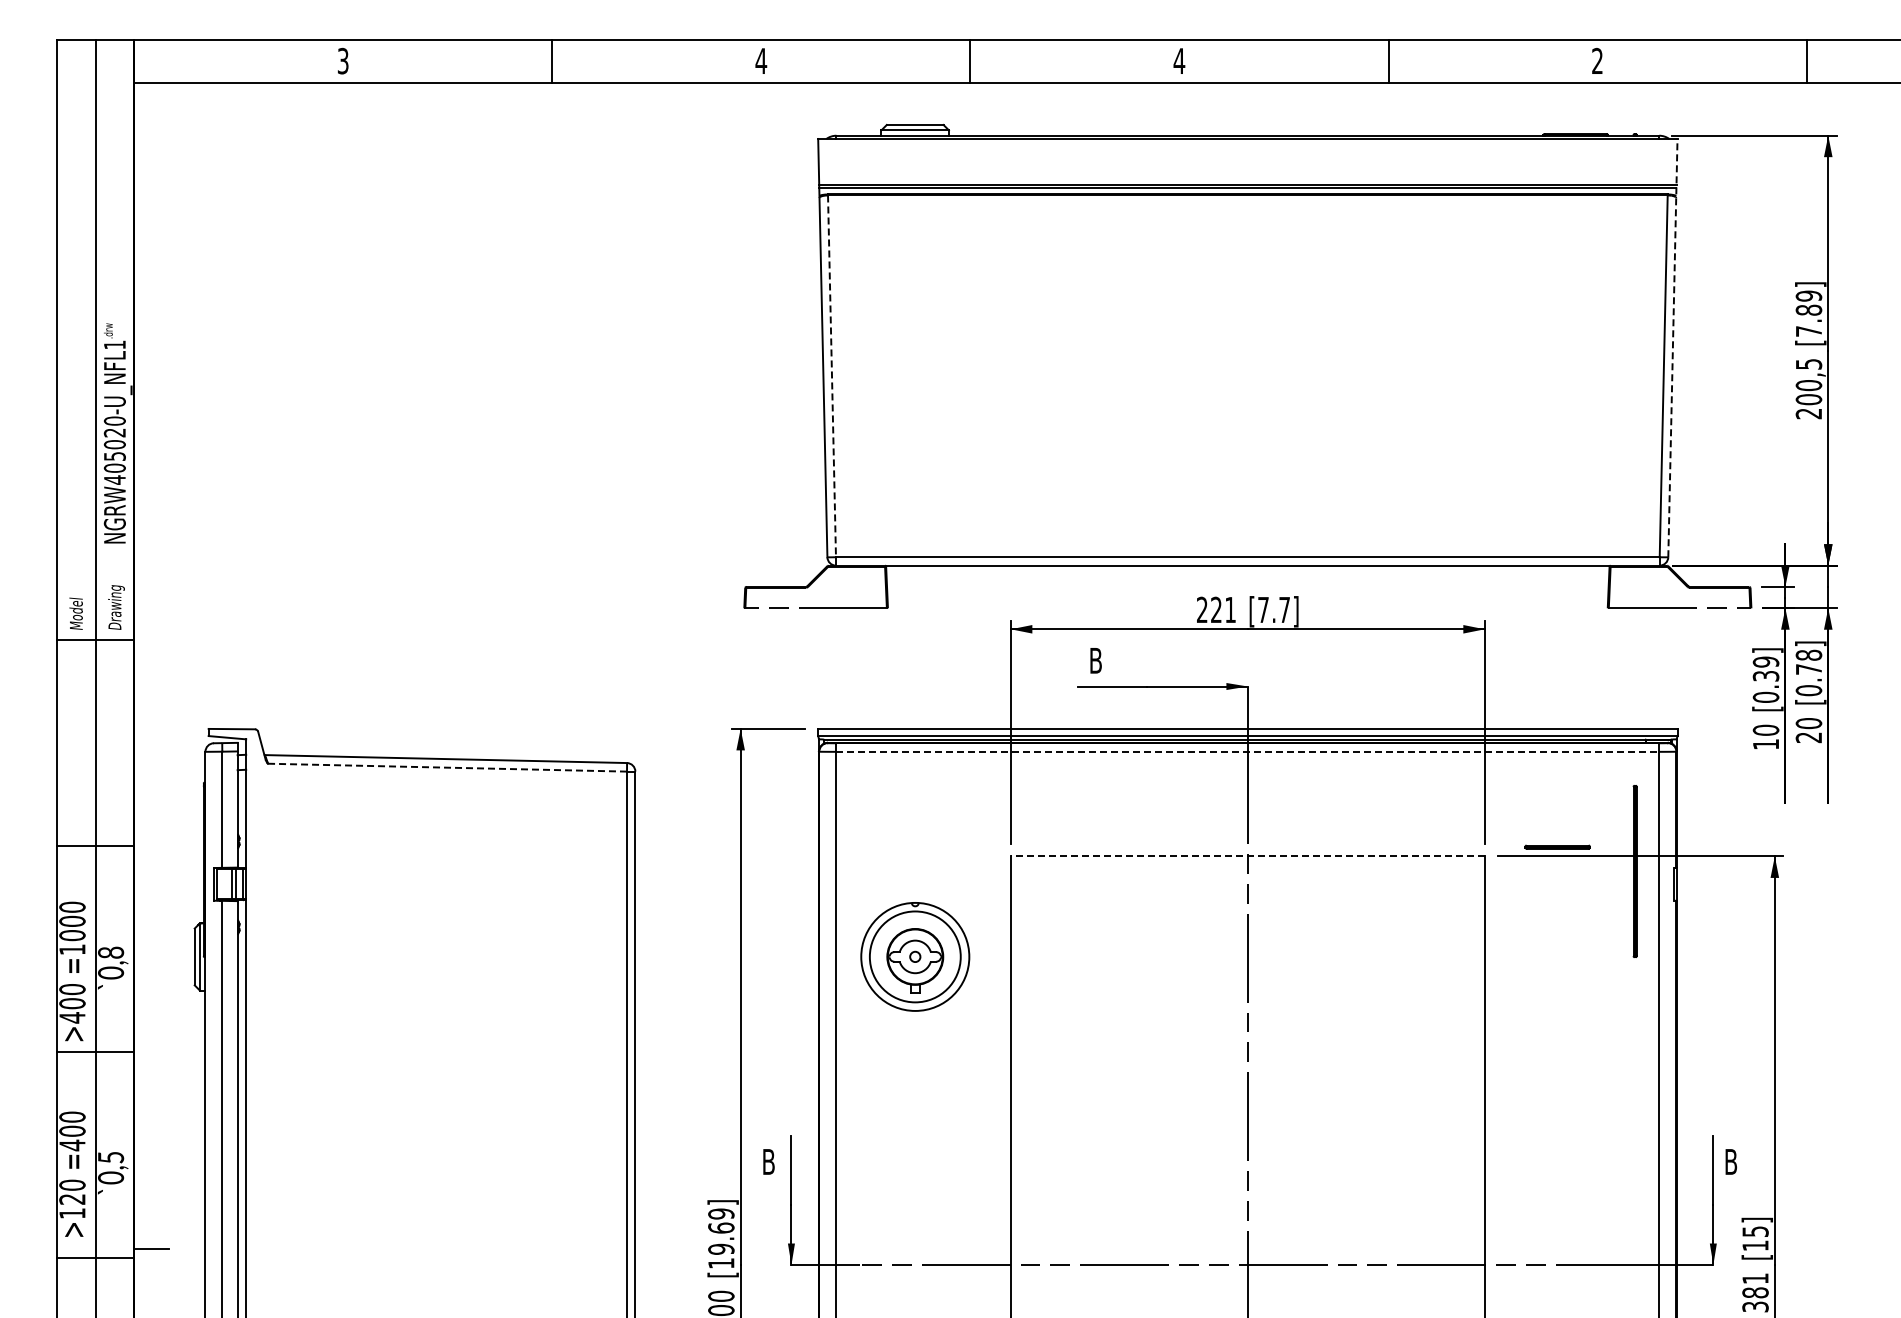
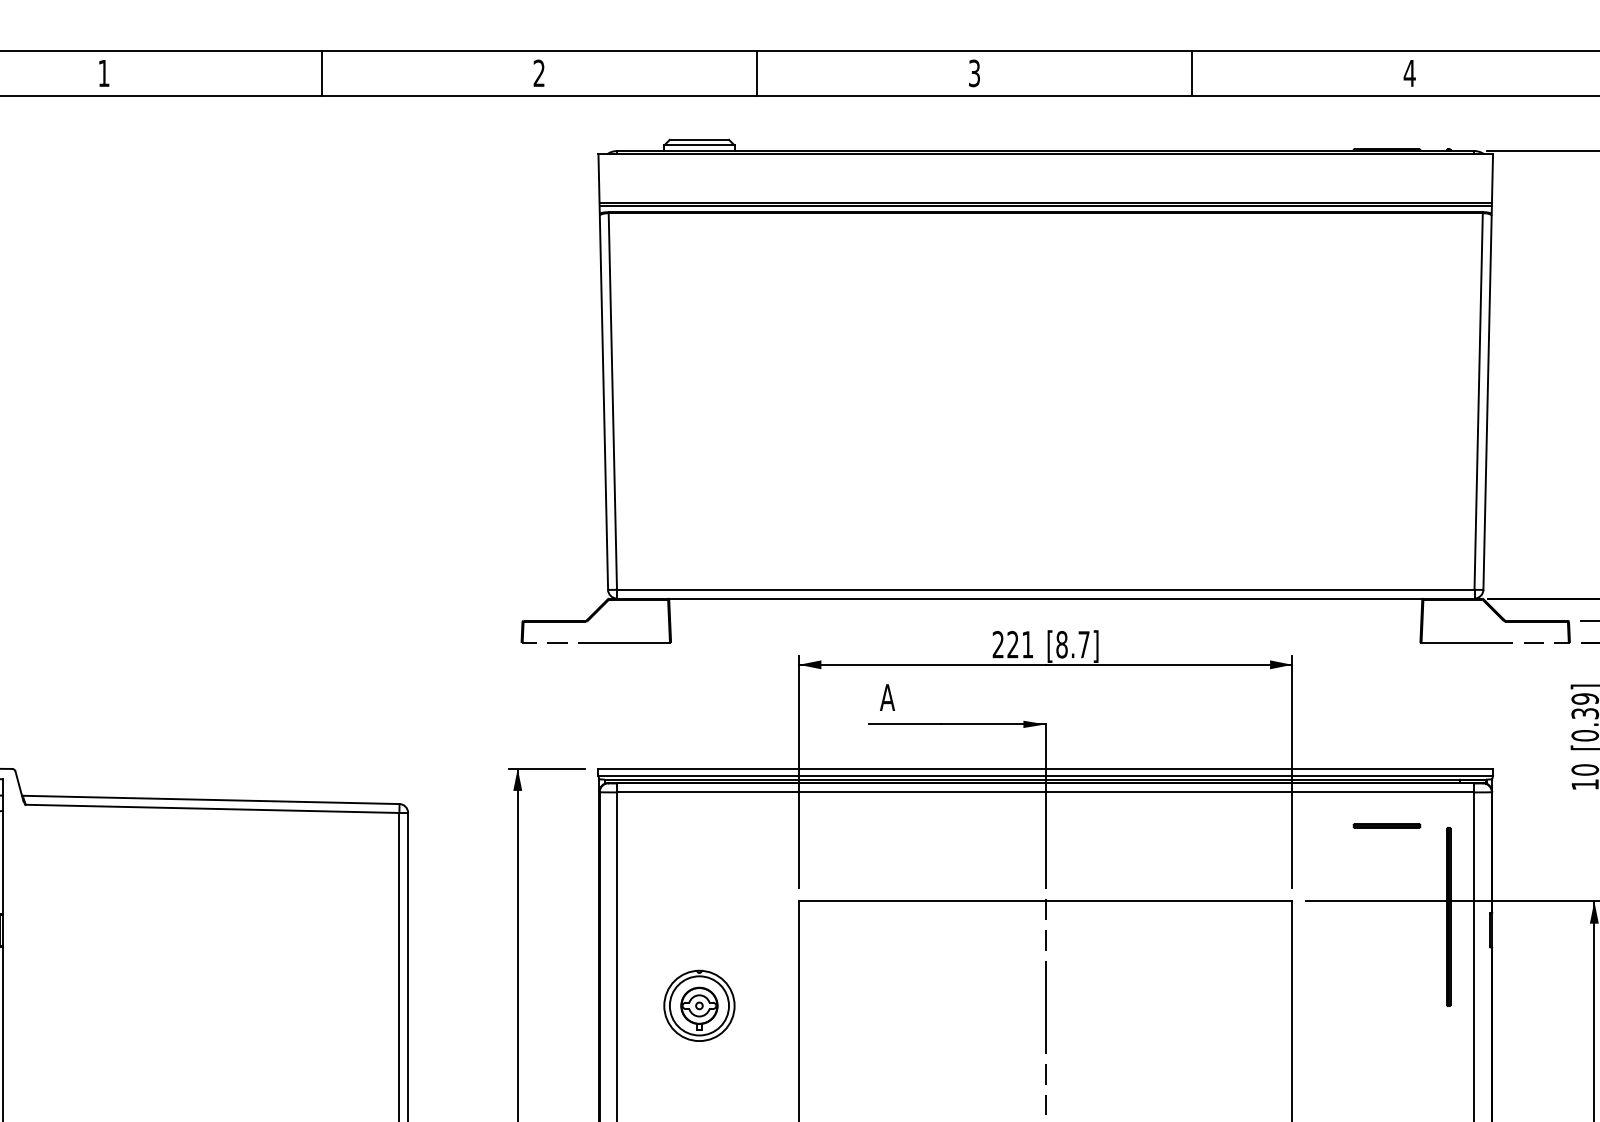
text: (342, 60) -> (103, 72), 3 -> 1
text: (761, 60) -> (539, 72), 4 -> 2
text: (1179, 60) -> (974, 72), 4 -> 3
text: (1597, 60) -> (1409, 72), 2 -> 4
line: (1672, 347) -> (1487, 371), dashed -> solid
line: (832, 376) -> (613, 401), dashed -> solid
text: (1263, 609) -> (1062, 644), [7.7] -> [8.7]
text: (1095, 660) -> (887, 697), B -> A
line: (1248, 751) -> (1046, 792), dashed -> solid
line: (447, 767) -> (212, 808), dashed -> solid
part: (1557, 846) -> (1386, 825), moved
line: (1247, 856) -> (1045, 901), dashed -> solid
part: (914, 956) -> (698, 1005), size x0.62

